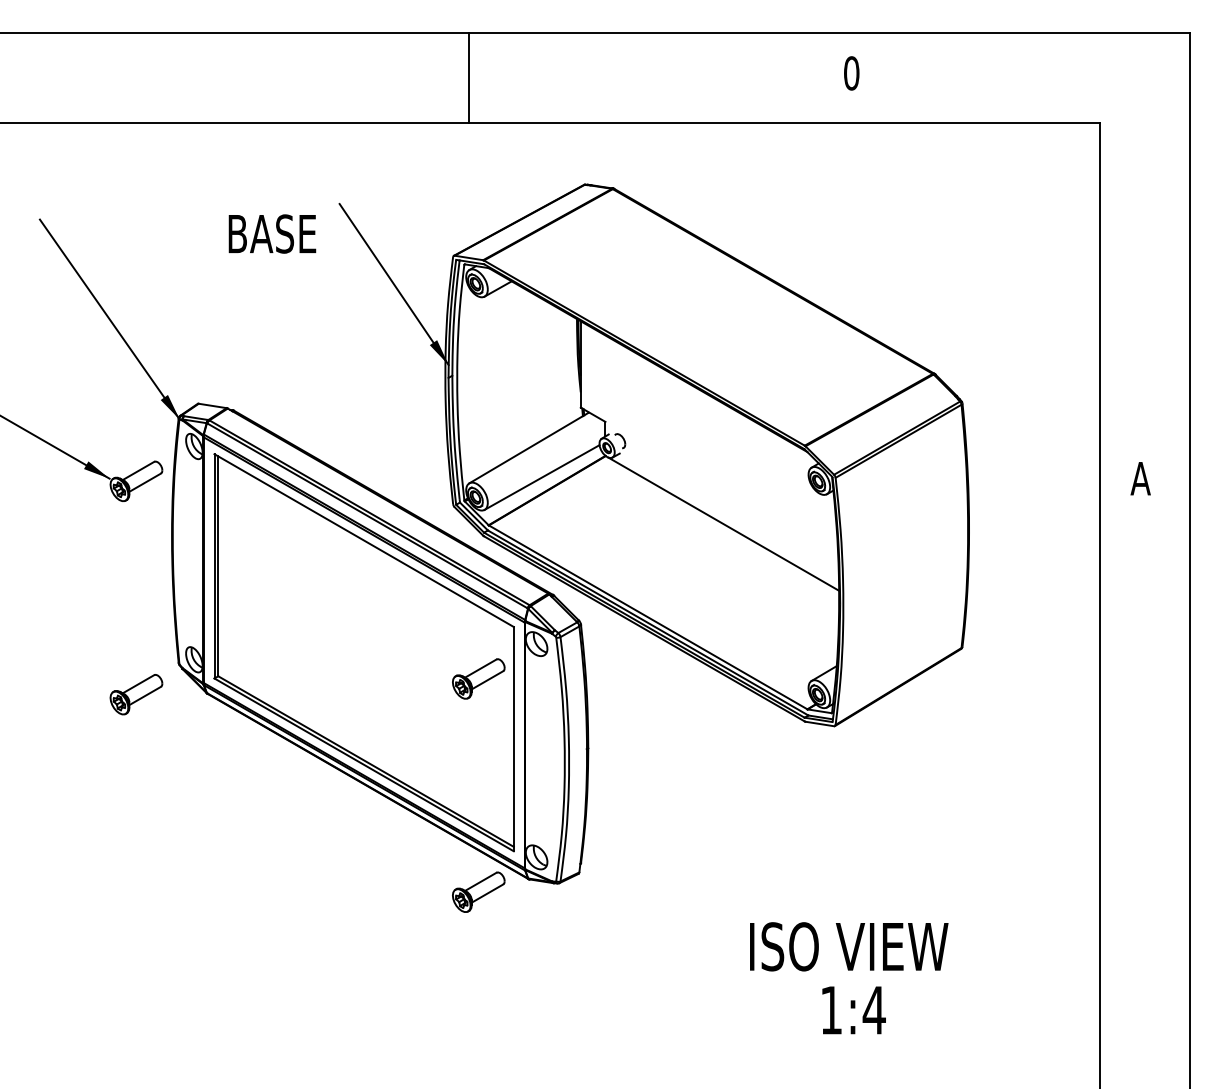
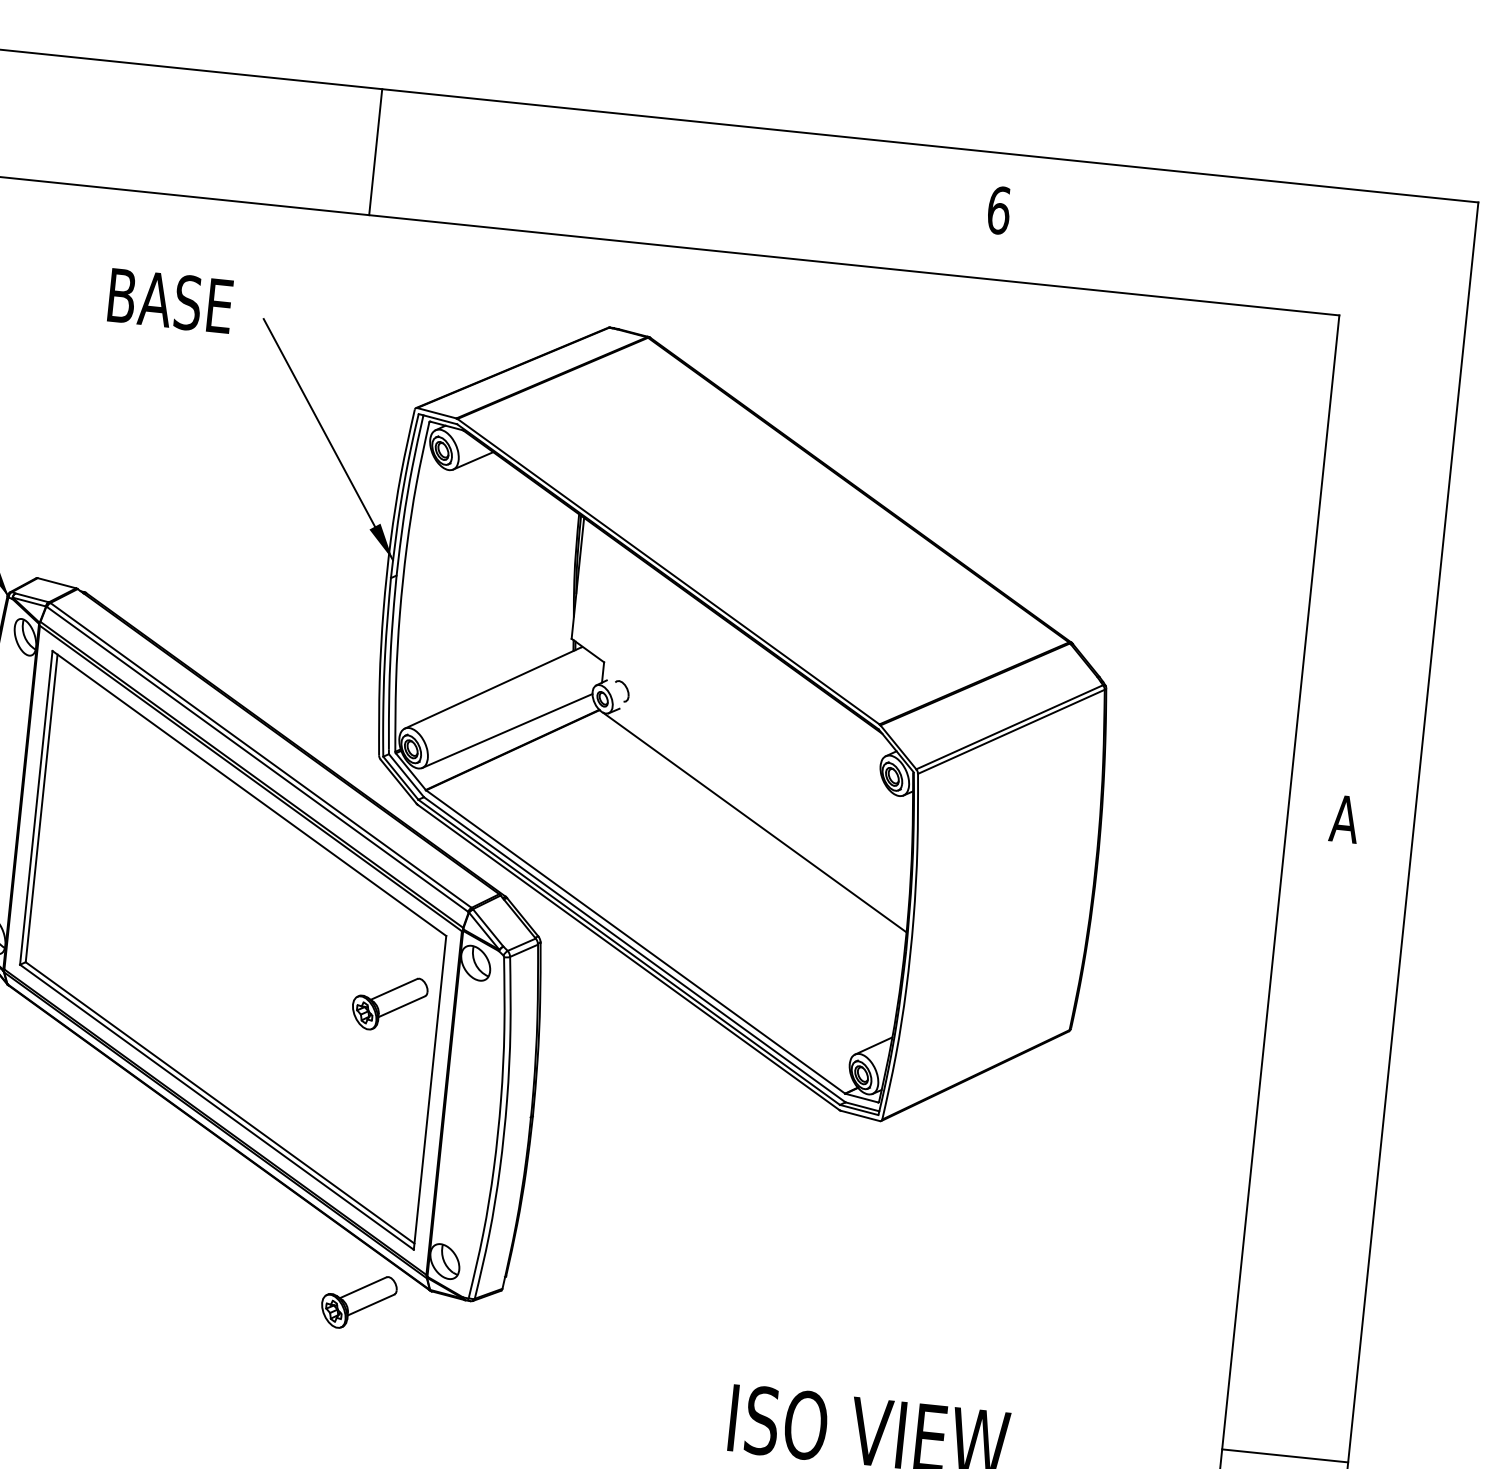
text: (851, 73) -> (998, 210), 0 -> 6
line: (468, 77) -> (375, 151), moved
text: (272, 233) -> (170, 300), moved
line: (1145, 933) -> (1285, 1456), added

